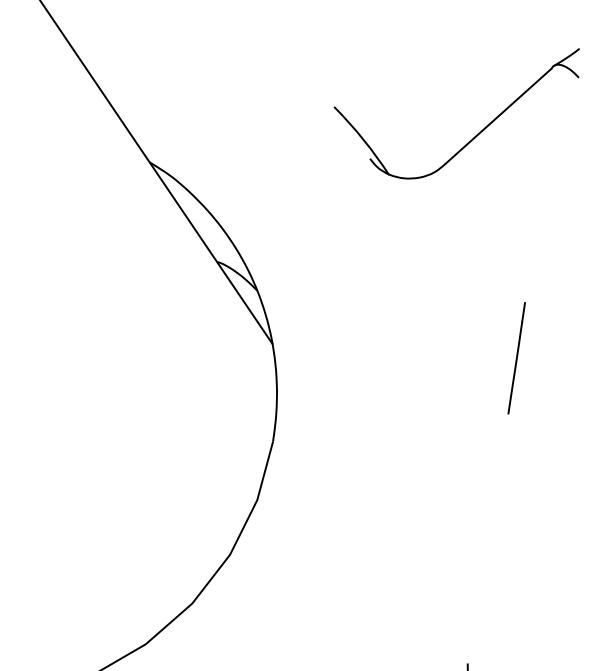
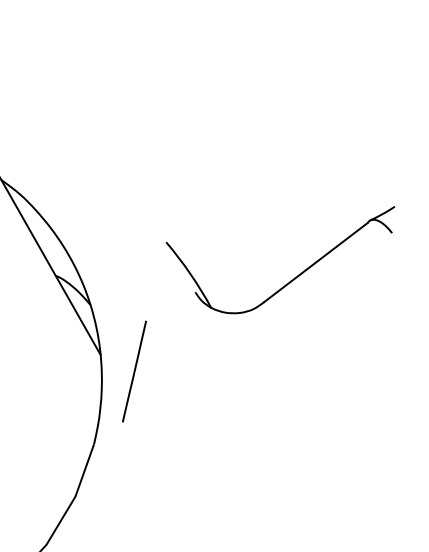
part: (477, 133) -> (295, 276), moved
line: (516, 358) -> (134, 371), moved

